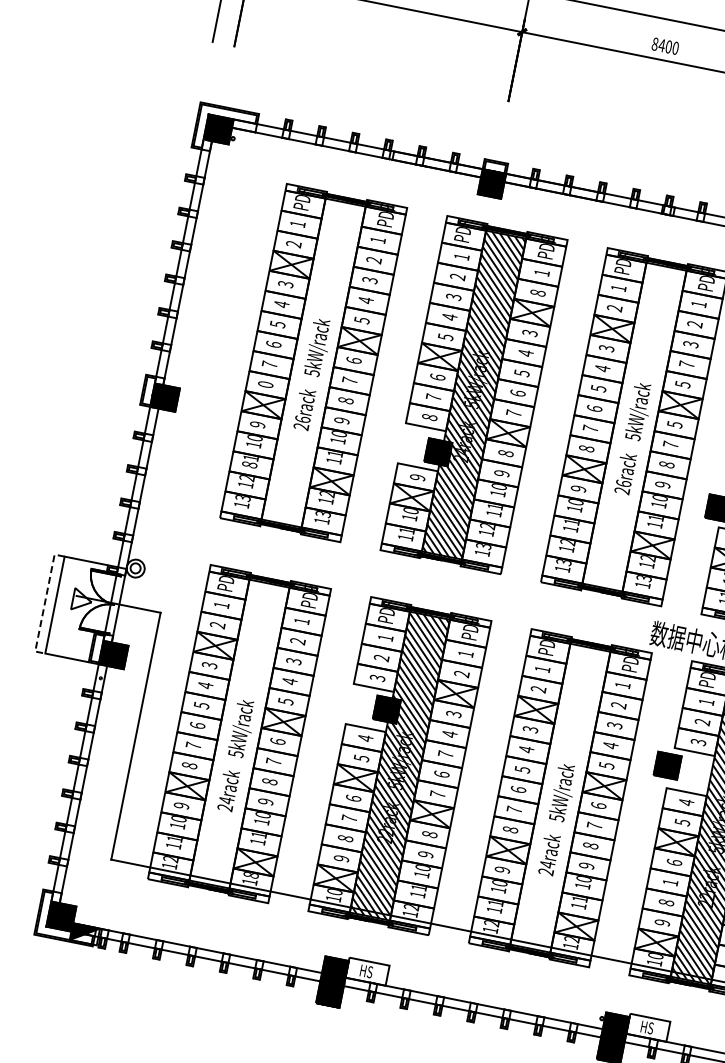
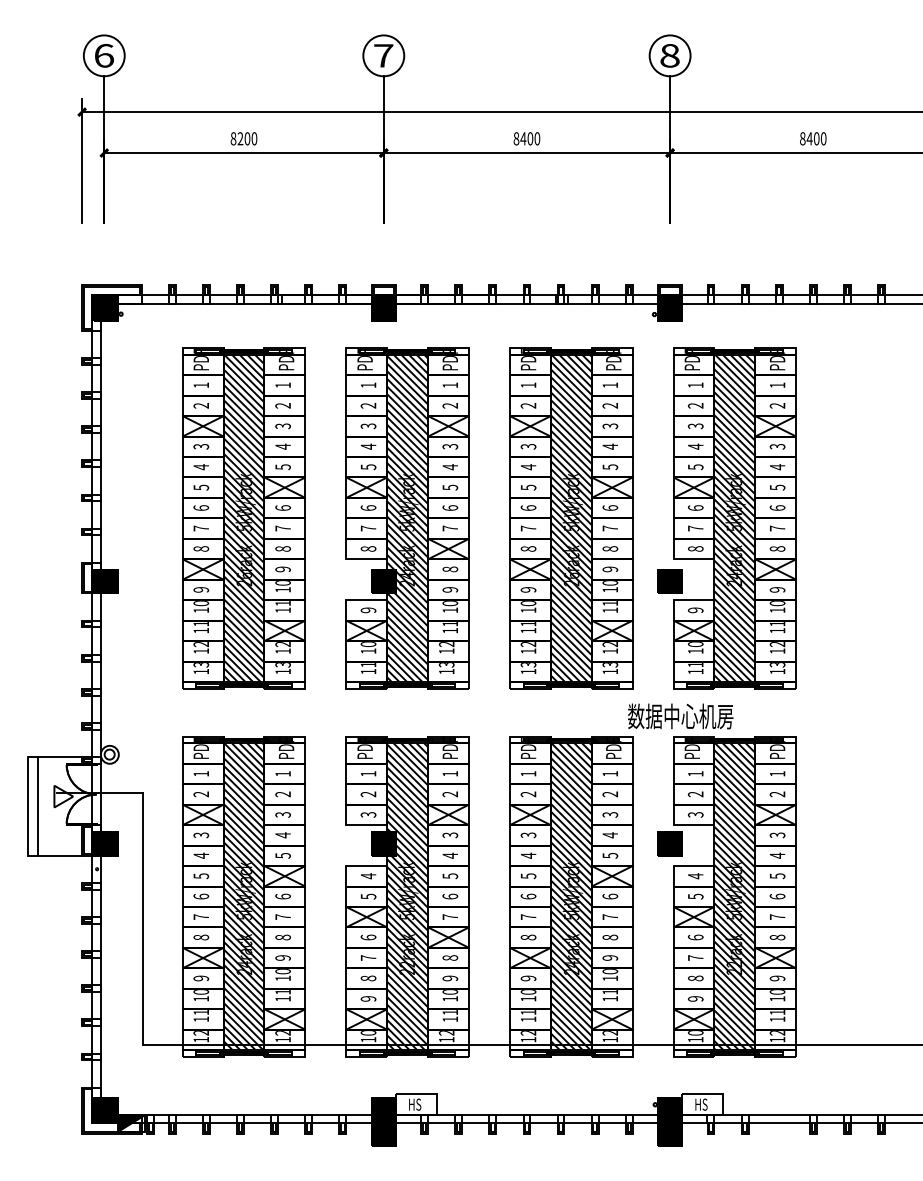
text: (538, 292) -> (450, 405), 8 -> 2
hatch: (313, 362) -> (243, 517), added
text: (686, 364) -> (609, 446), 7 -> 4
text: (266, 384) -> (201, 548), 0 -> 8
text: (675, 424) -> (610, 507), 5 -> 6
hatch: (633, 426) -> (570, 517), added
text: (249, 464) -> (201, 630), 81 -> 11
line: (44, 603) -> (27, 806), dashed -> solid
hatch: (239, 733) -> (243, 896), added
text: (445, 754) -> (450, 876), 7 -> 5
hatch: (559, 797) -> (570, 896), added
text: (250, 875) -> (282, 1033), 18 -> 12
text: (670, 882) -> (695, 957), 1 -> 7

